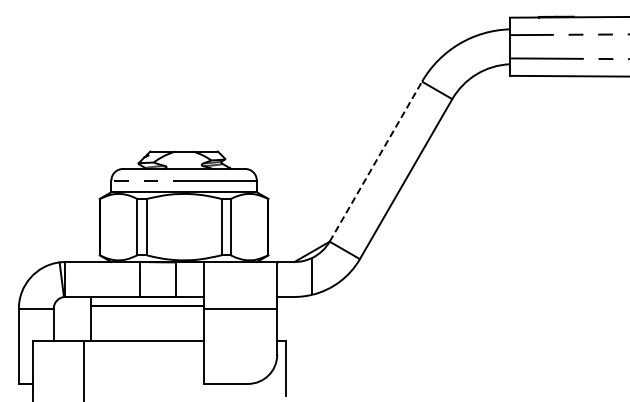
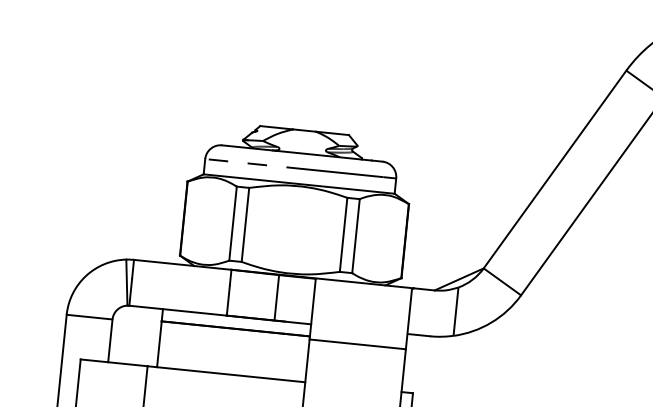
line: (376, 161) -> (555, 169), dashed -> solid

